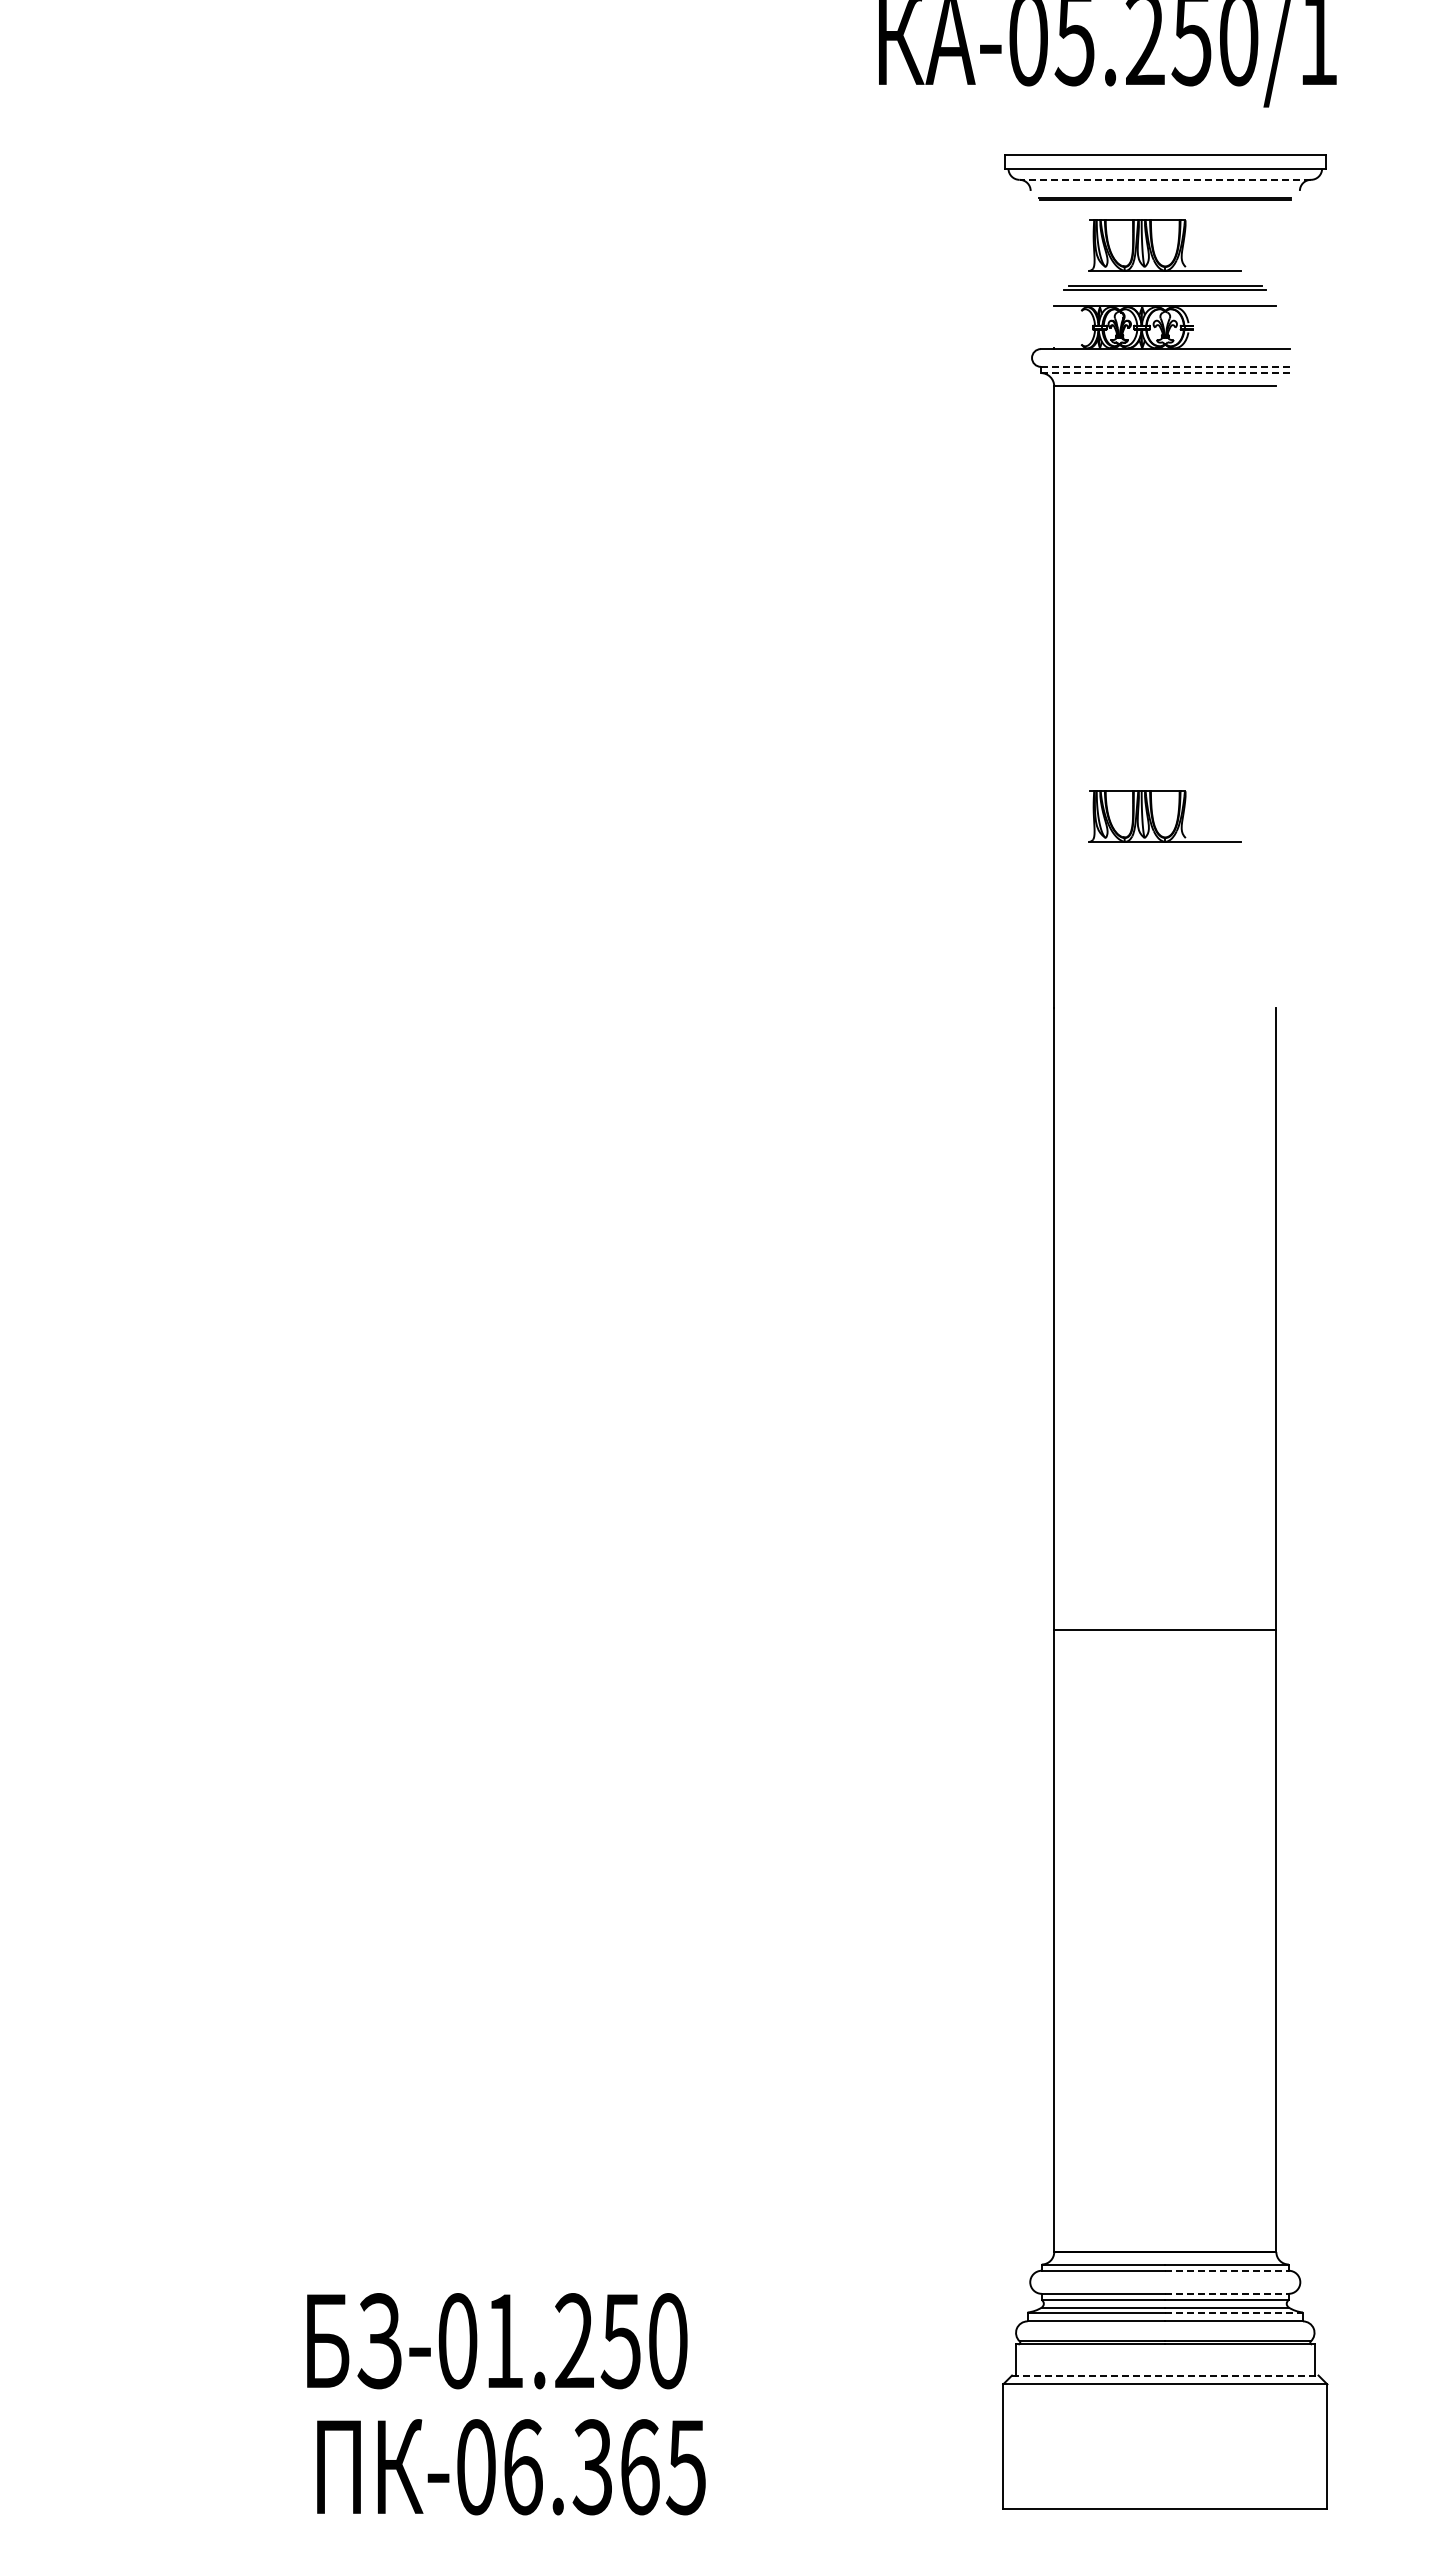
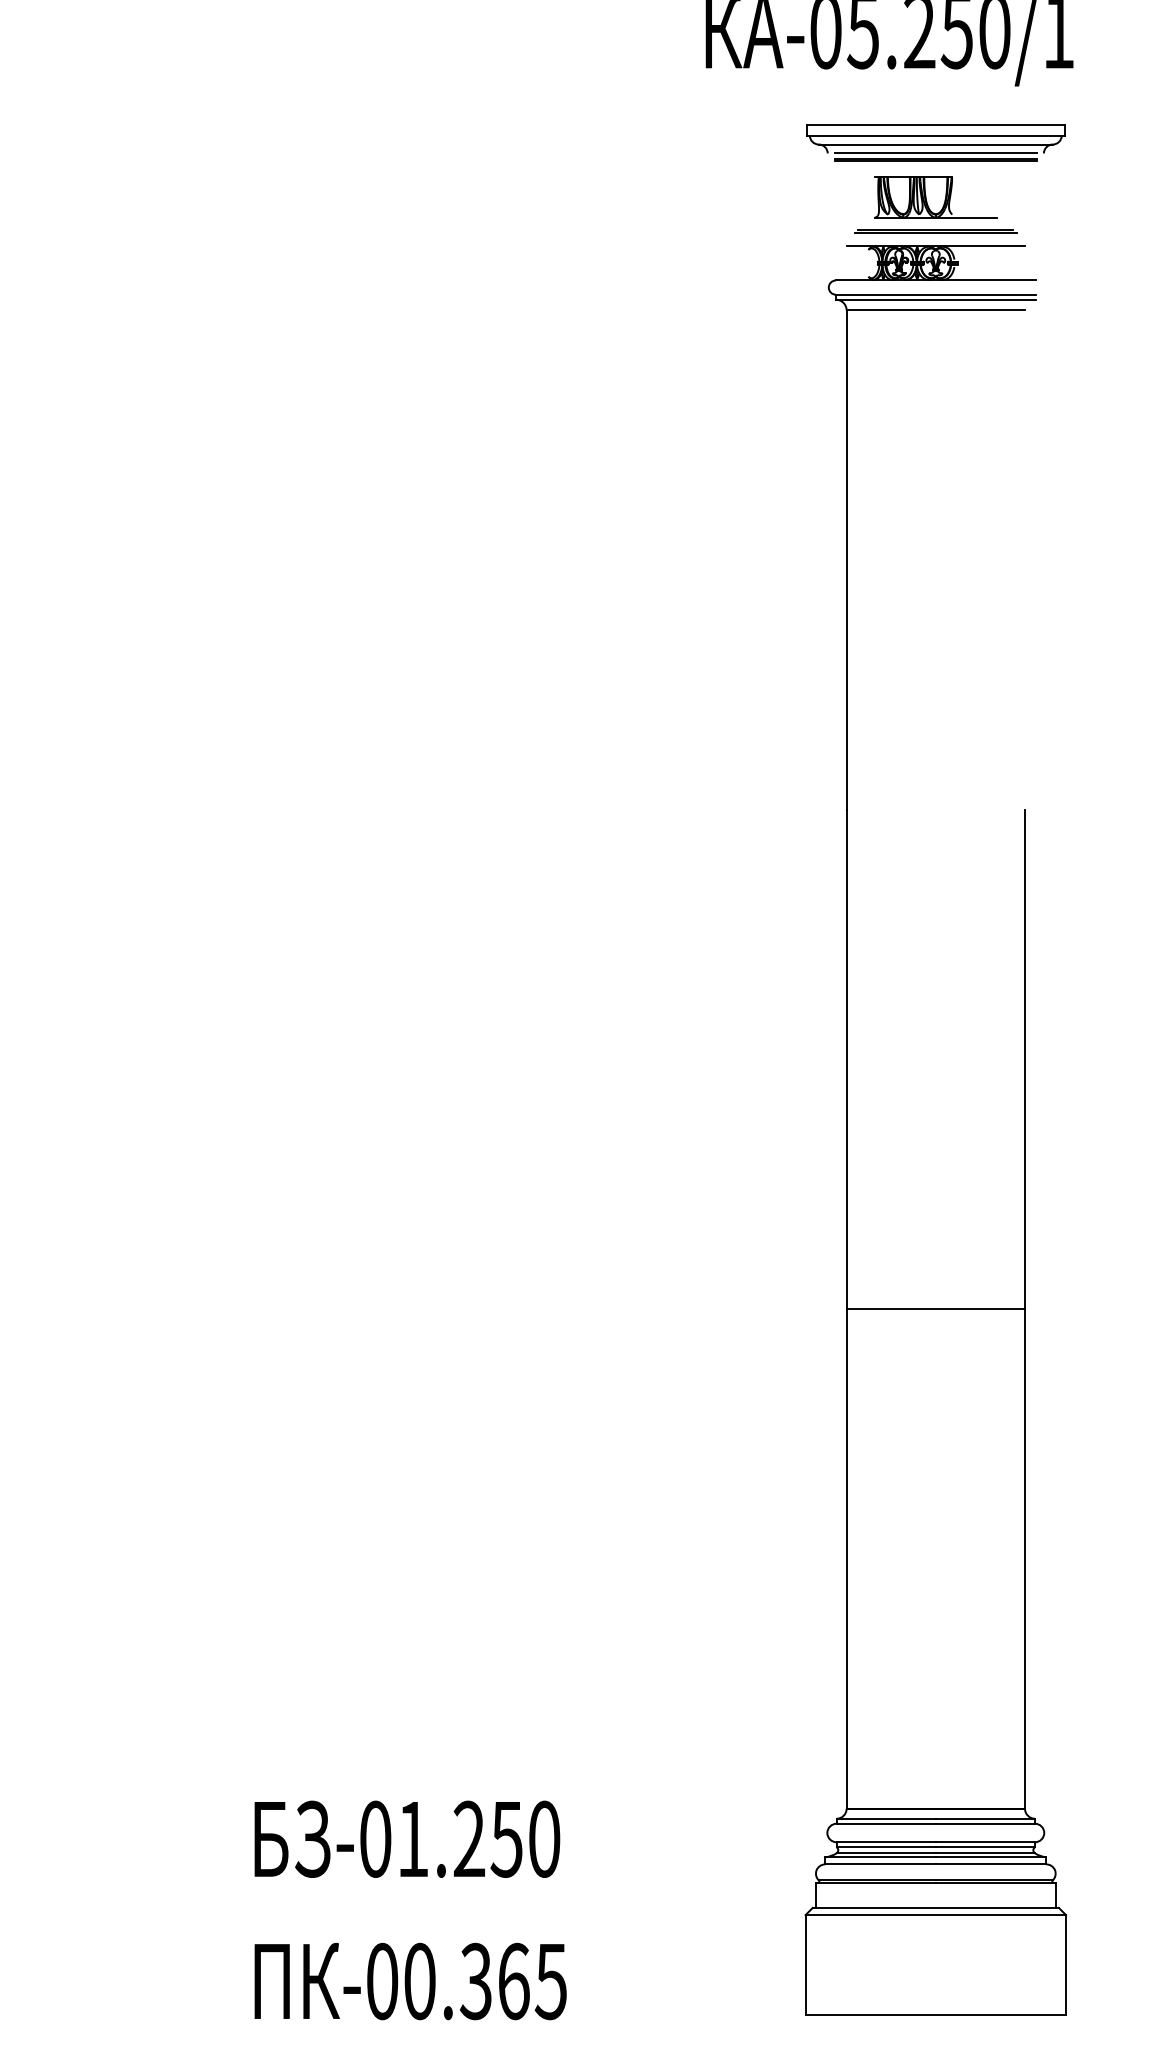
line: (1165, 179) -> (935, 144), dashed -> solid
line: (1165, 190) -> (935, 153), added
line: (1164, 366) -> (935, 294), dashed -> solid
line: (1164, 373) -> (935, 300), dashed -> solid
part: (1164, 816) -> (935, 655), removed
line: (1227, 2270) -> (985, 1823), dashed -> solid
line: (1227, 2293) -> (985, 1842), dashed -> solid
line: (1234, 2312) -> (991, 1857), dashed -> solid
text: (497, 2341) -> (407, 1839), moved
line: (1165, 2375) -> (935, 1907), dashed -> solid
text: (523, 2467) -> (420, 1981), -06.365 -> -00.365

